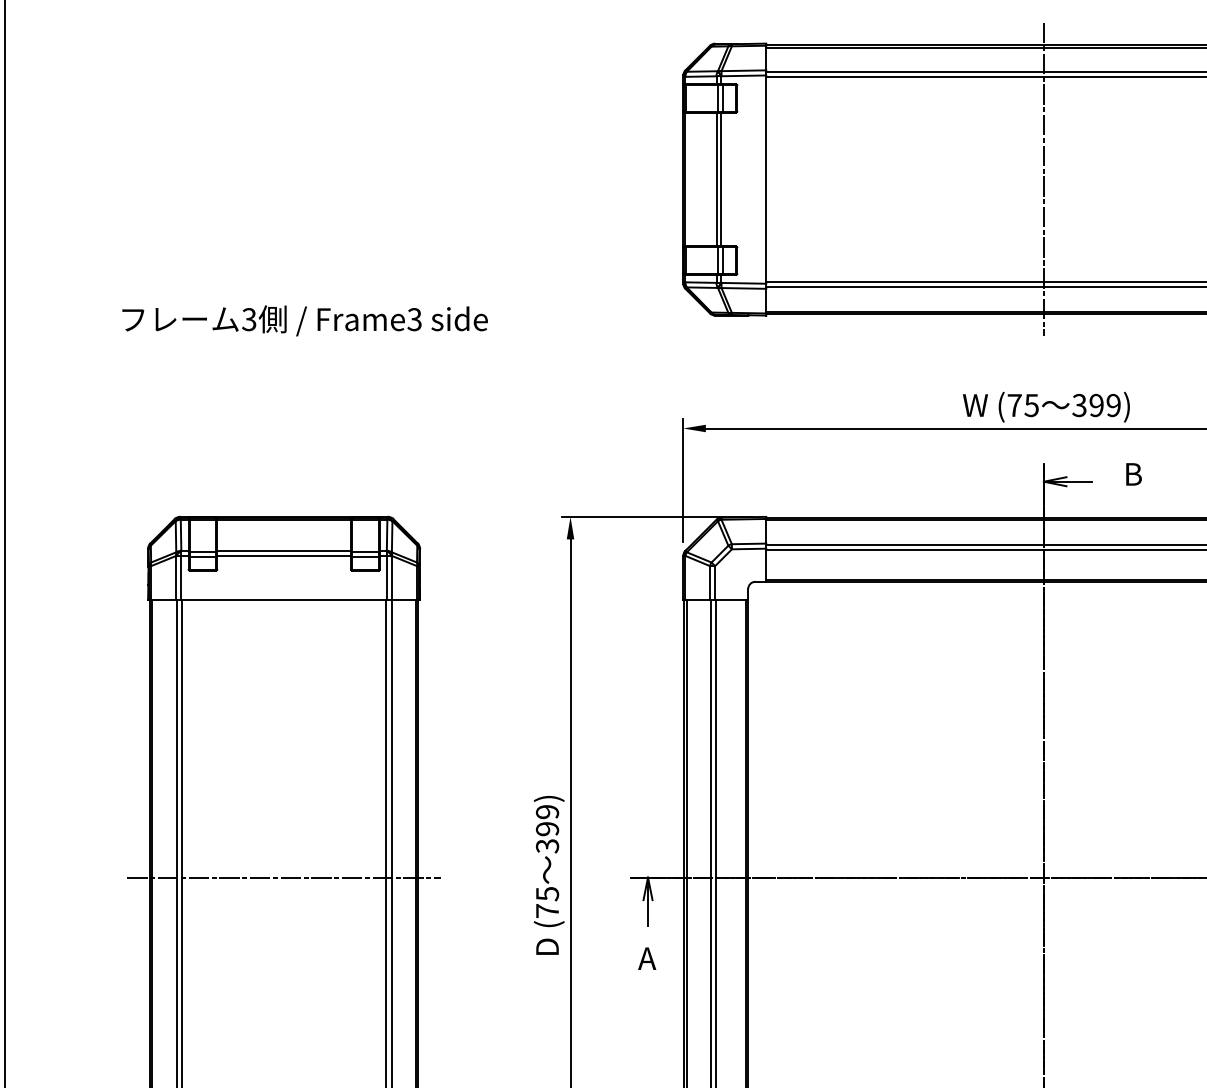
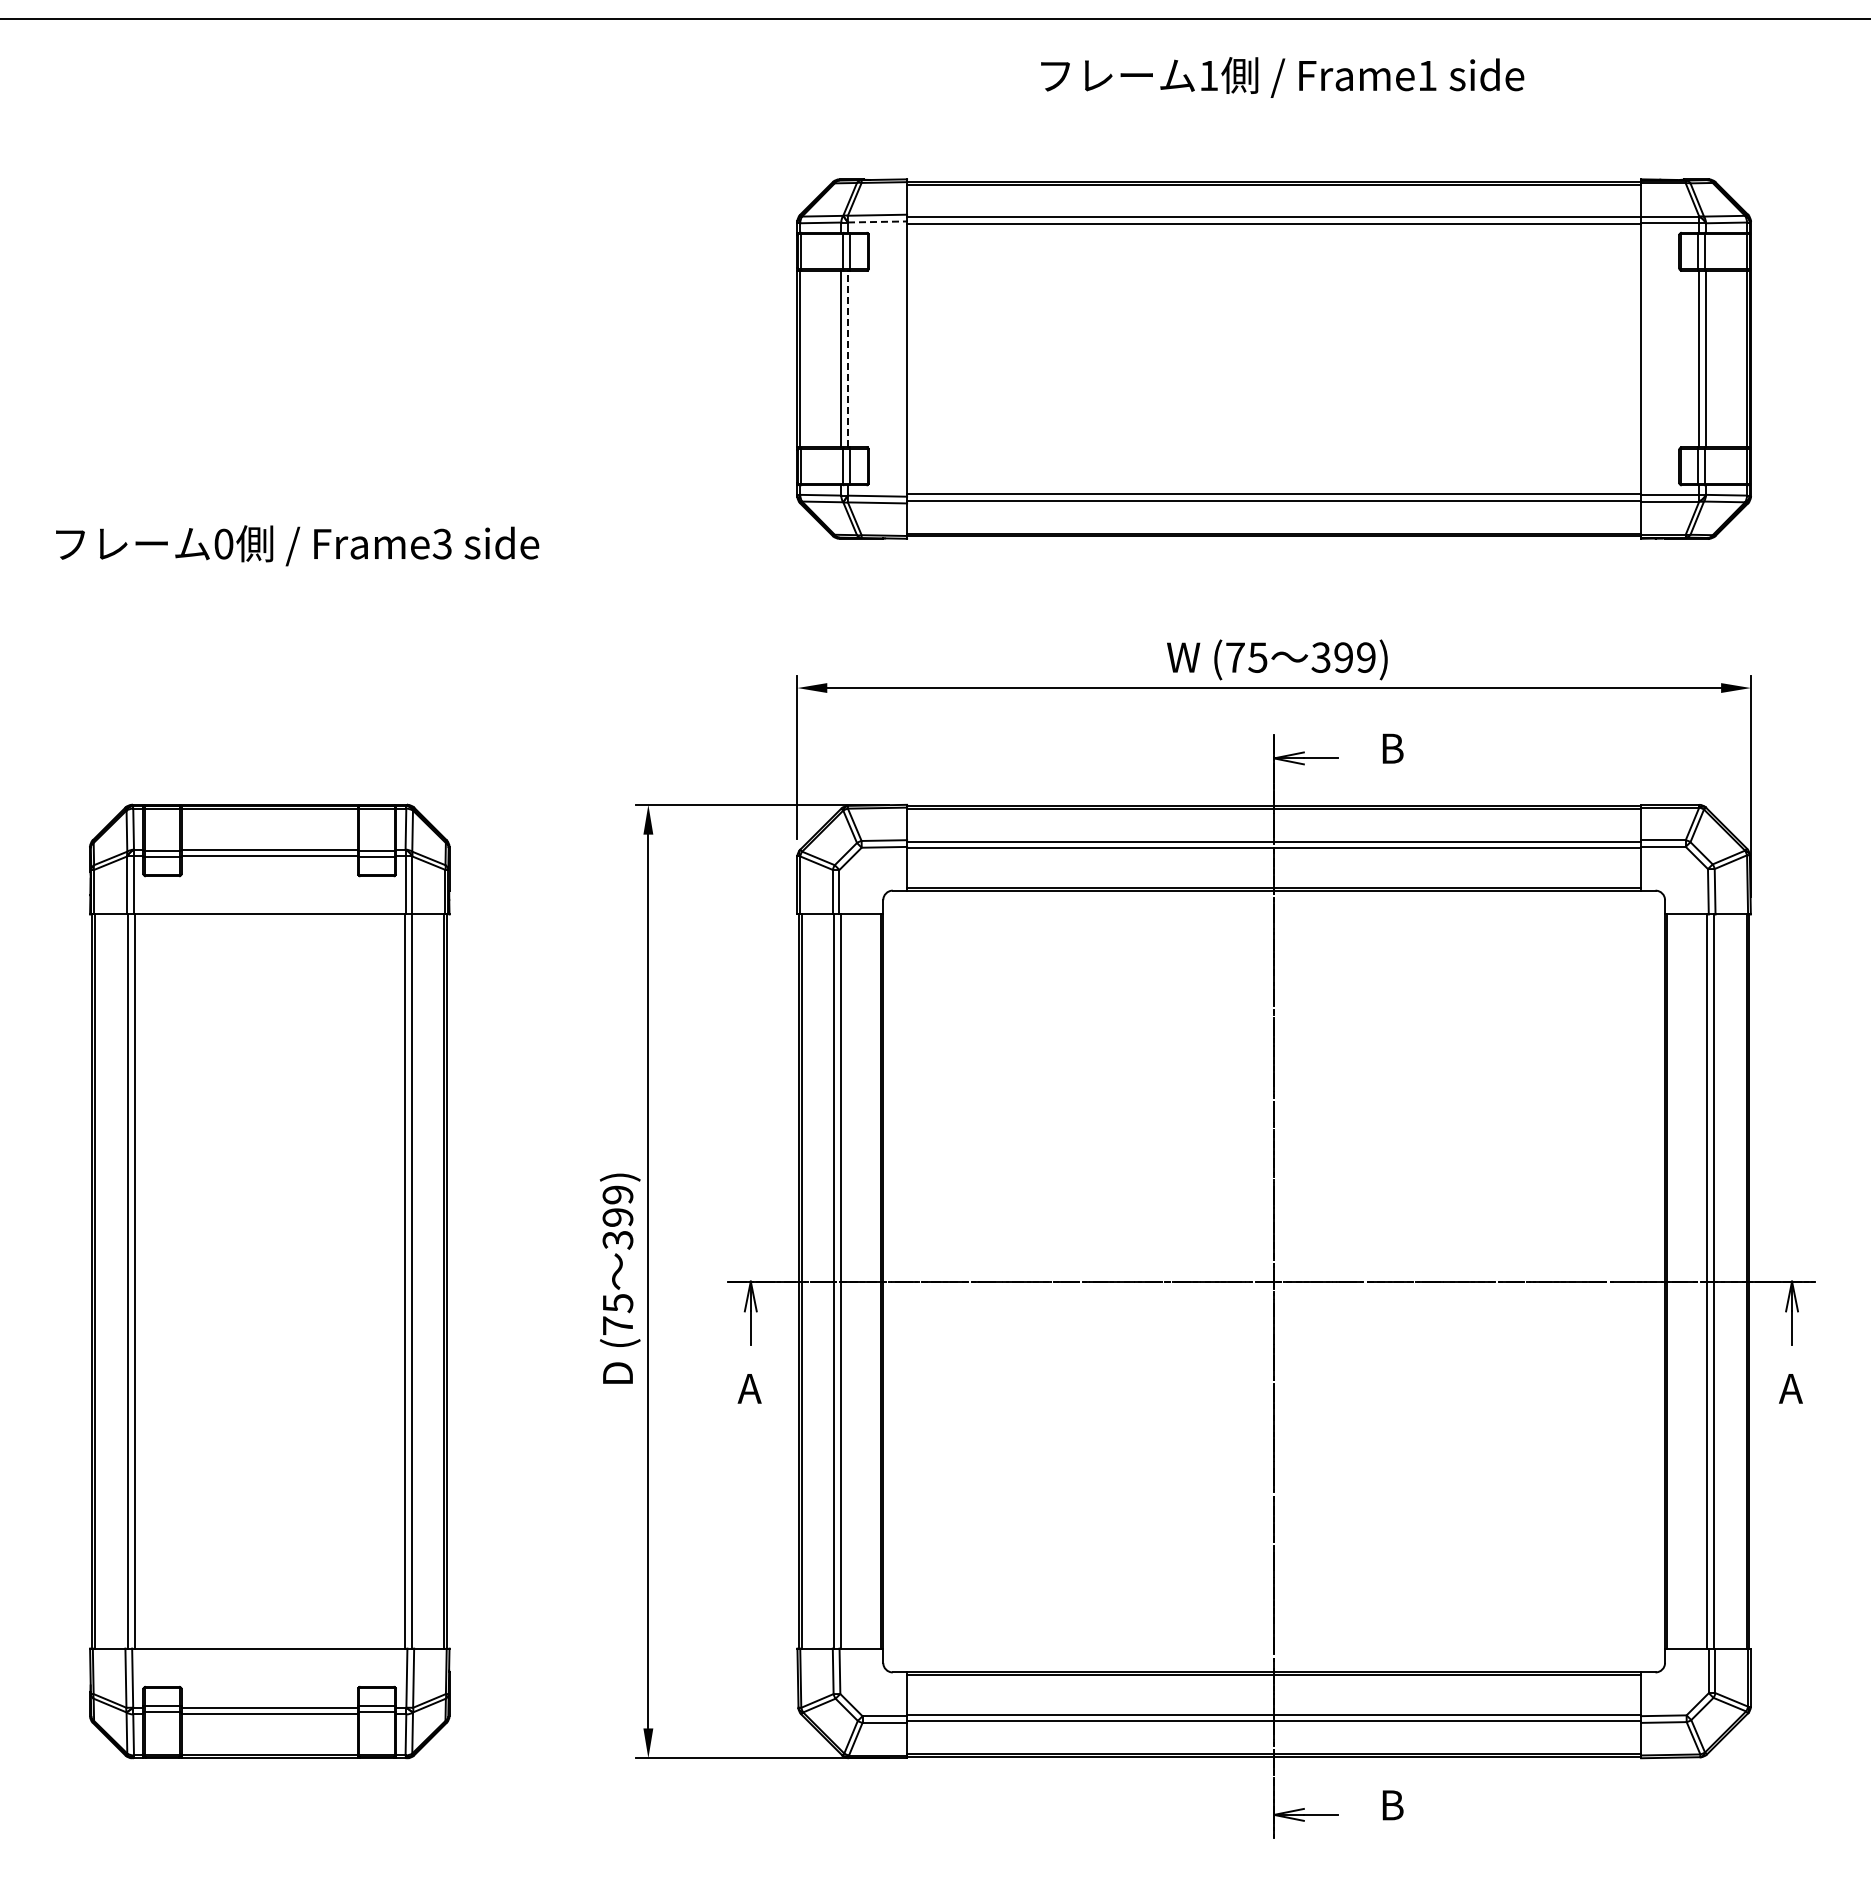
line: (743, 75) -> (877, 221), solid -> dashed
line: (721, 179) -> (847, 358), solid -> dashed
line: (1044, 179) -> (1274, 358), removed
text: (249, 319) -> (223, 543), 3 -> 0
line: (283, 877) -> (269, 1281), removed

